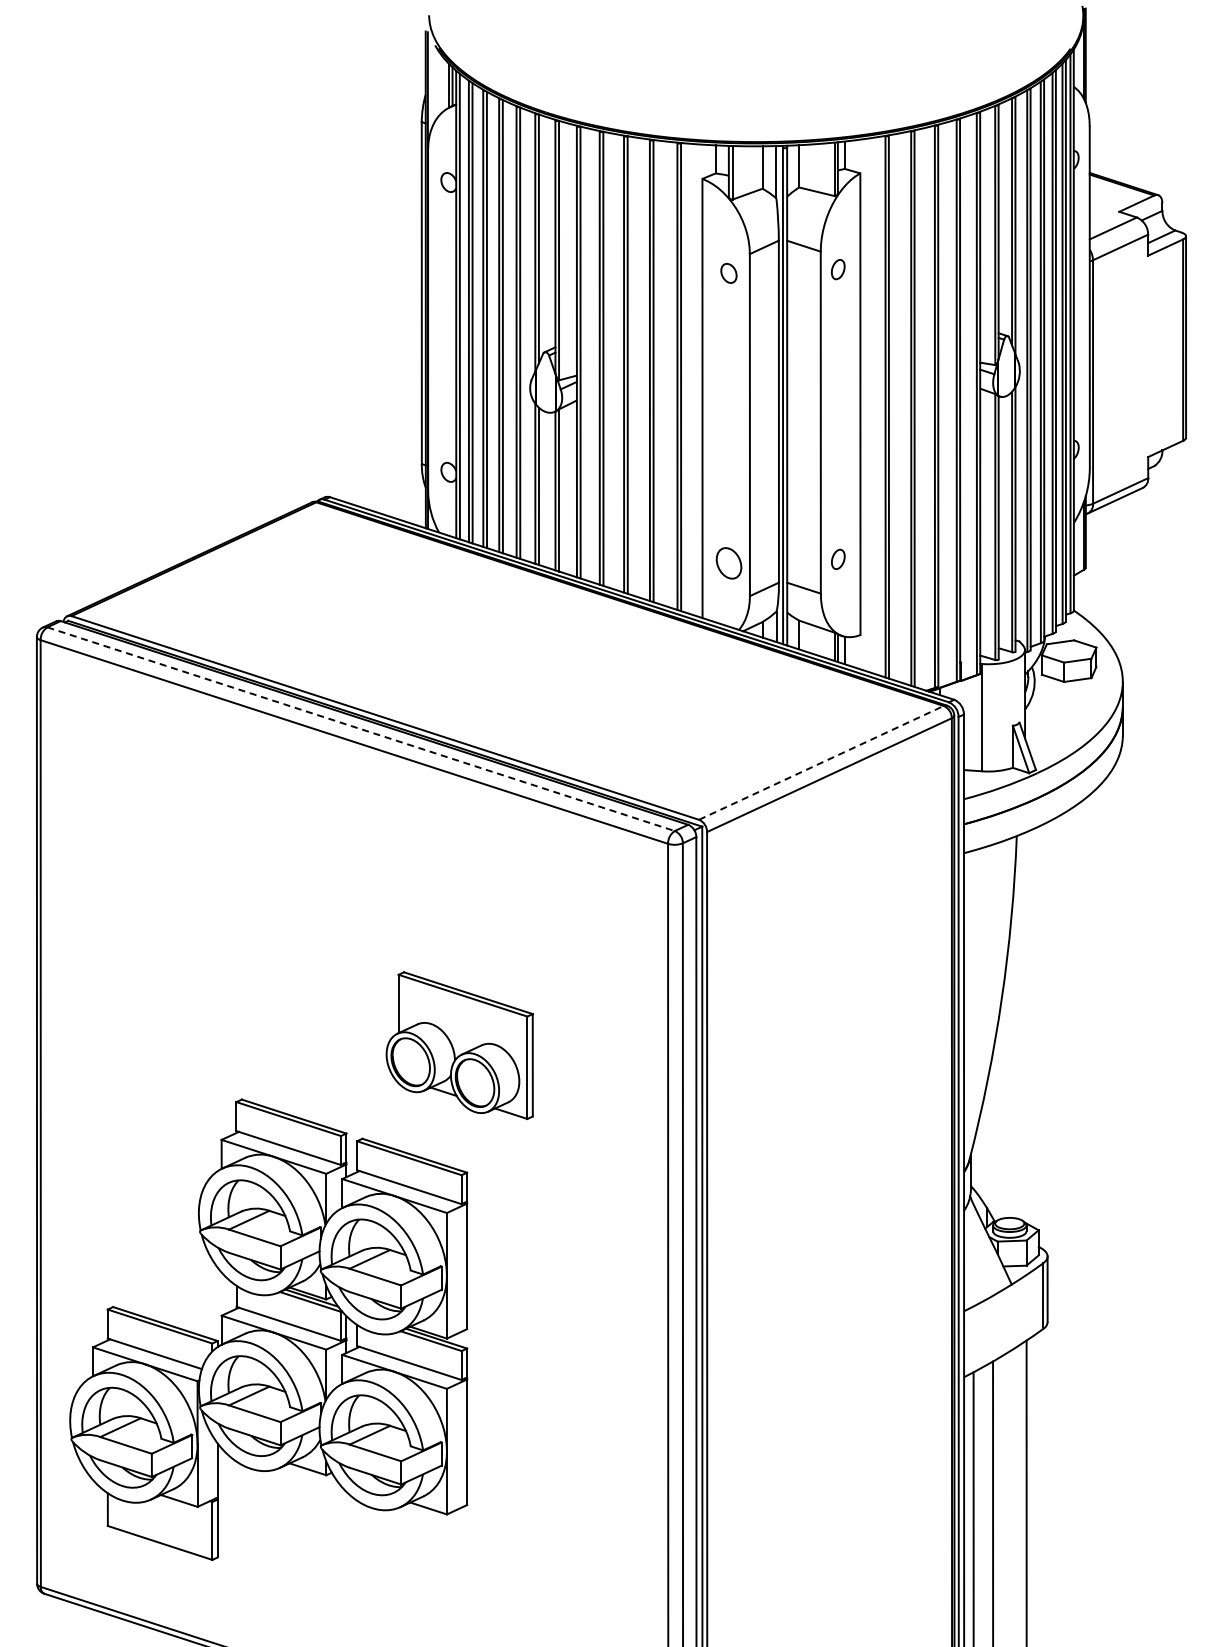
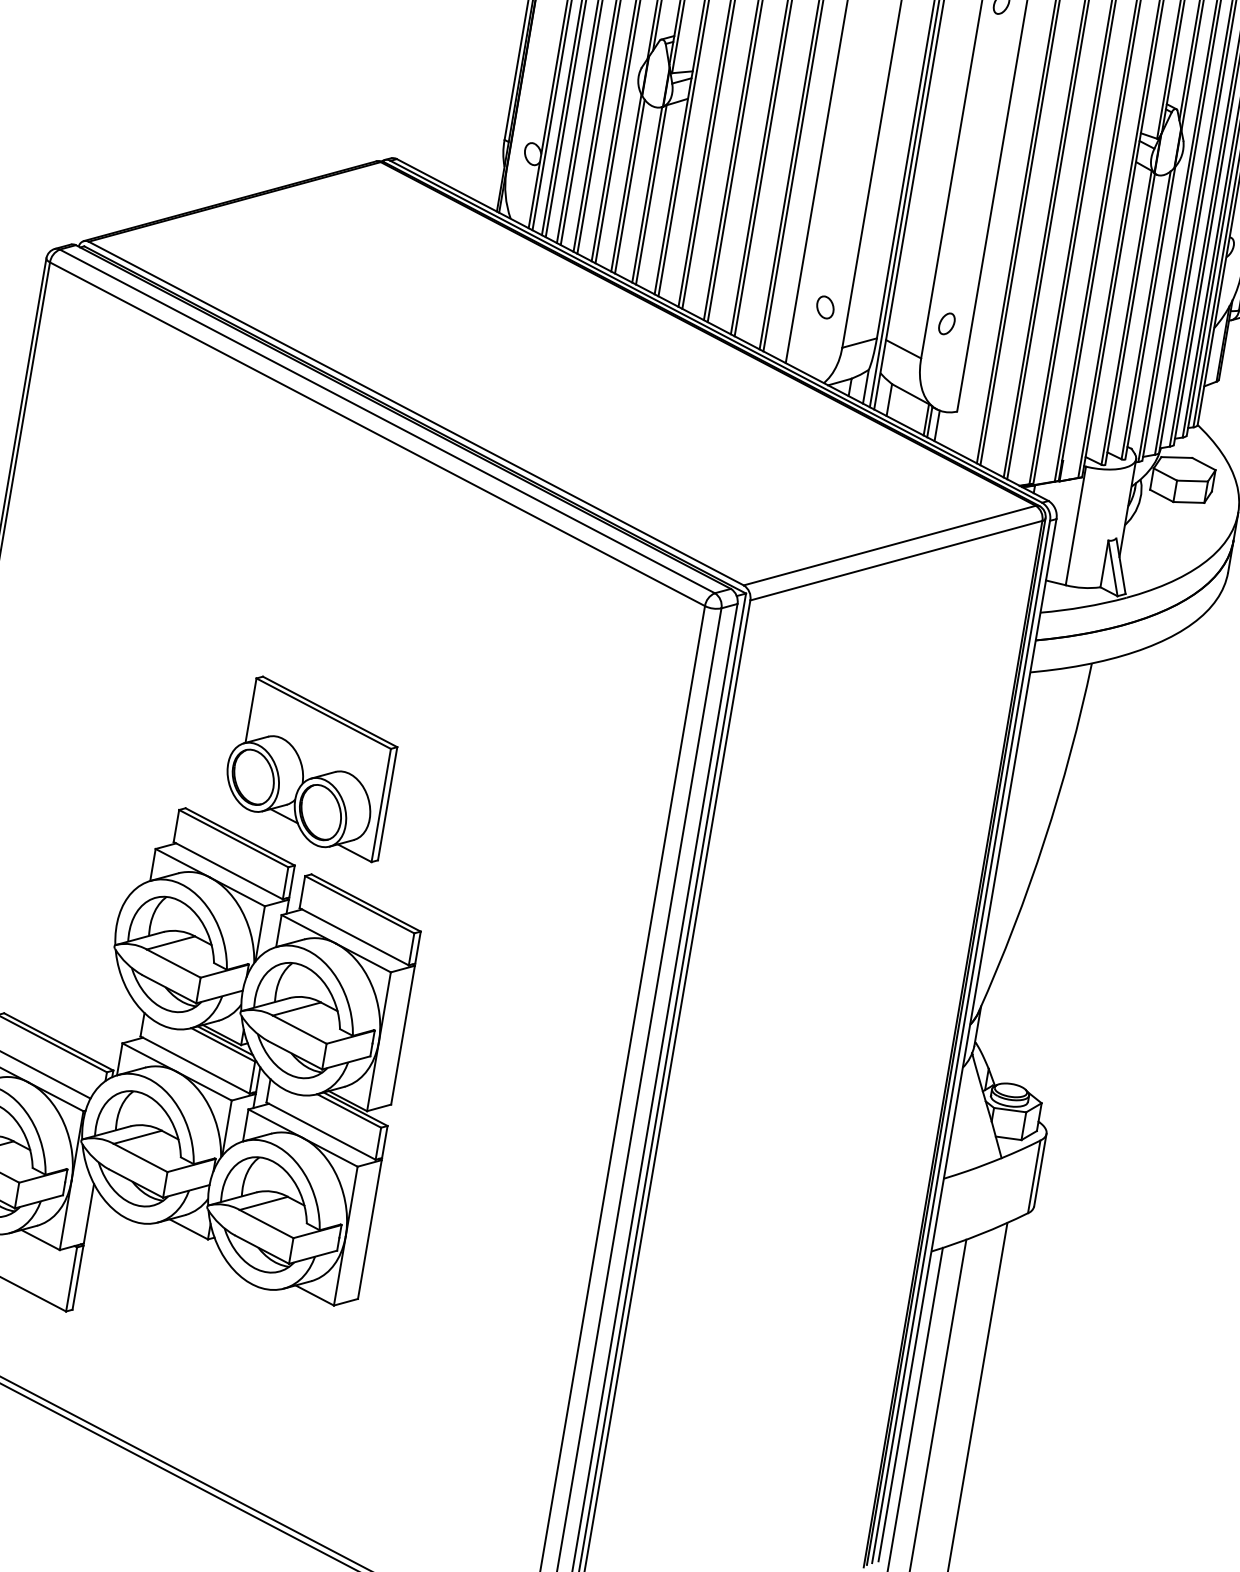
part: (728, 562) -> (824, 306), size x0.62
line: (361, 729) -> (387, 421), dashed -> solid
line: (821, 762) -> (889, 545), dashed -> solid
part: (459, 1045) -> (310, 768), moved

